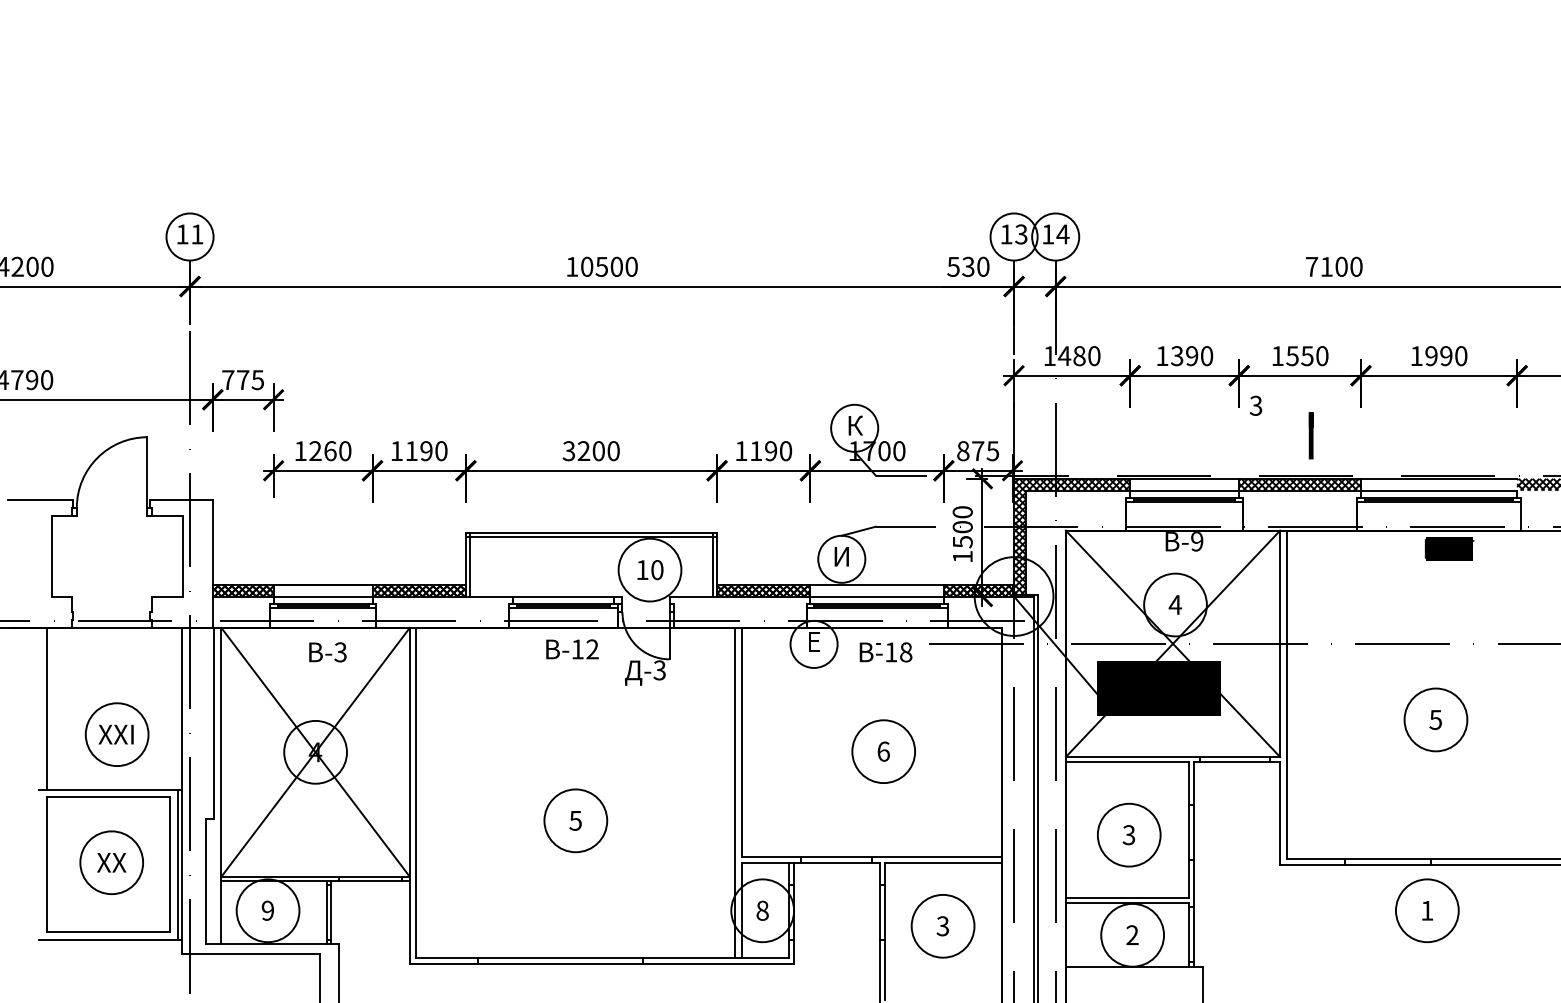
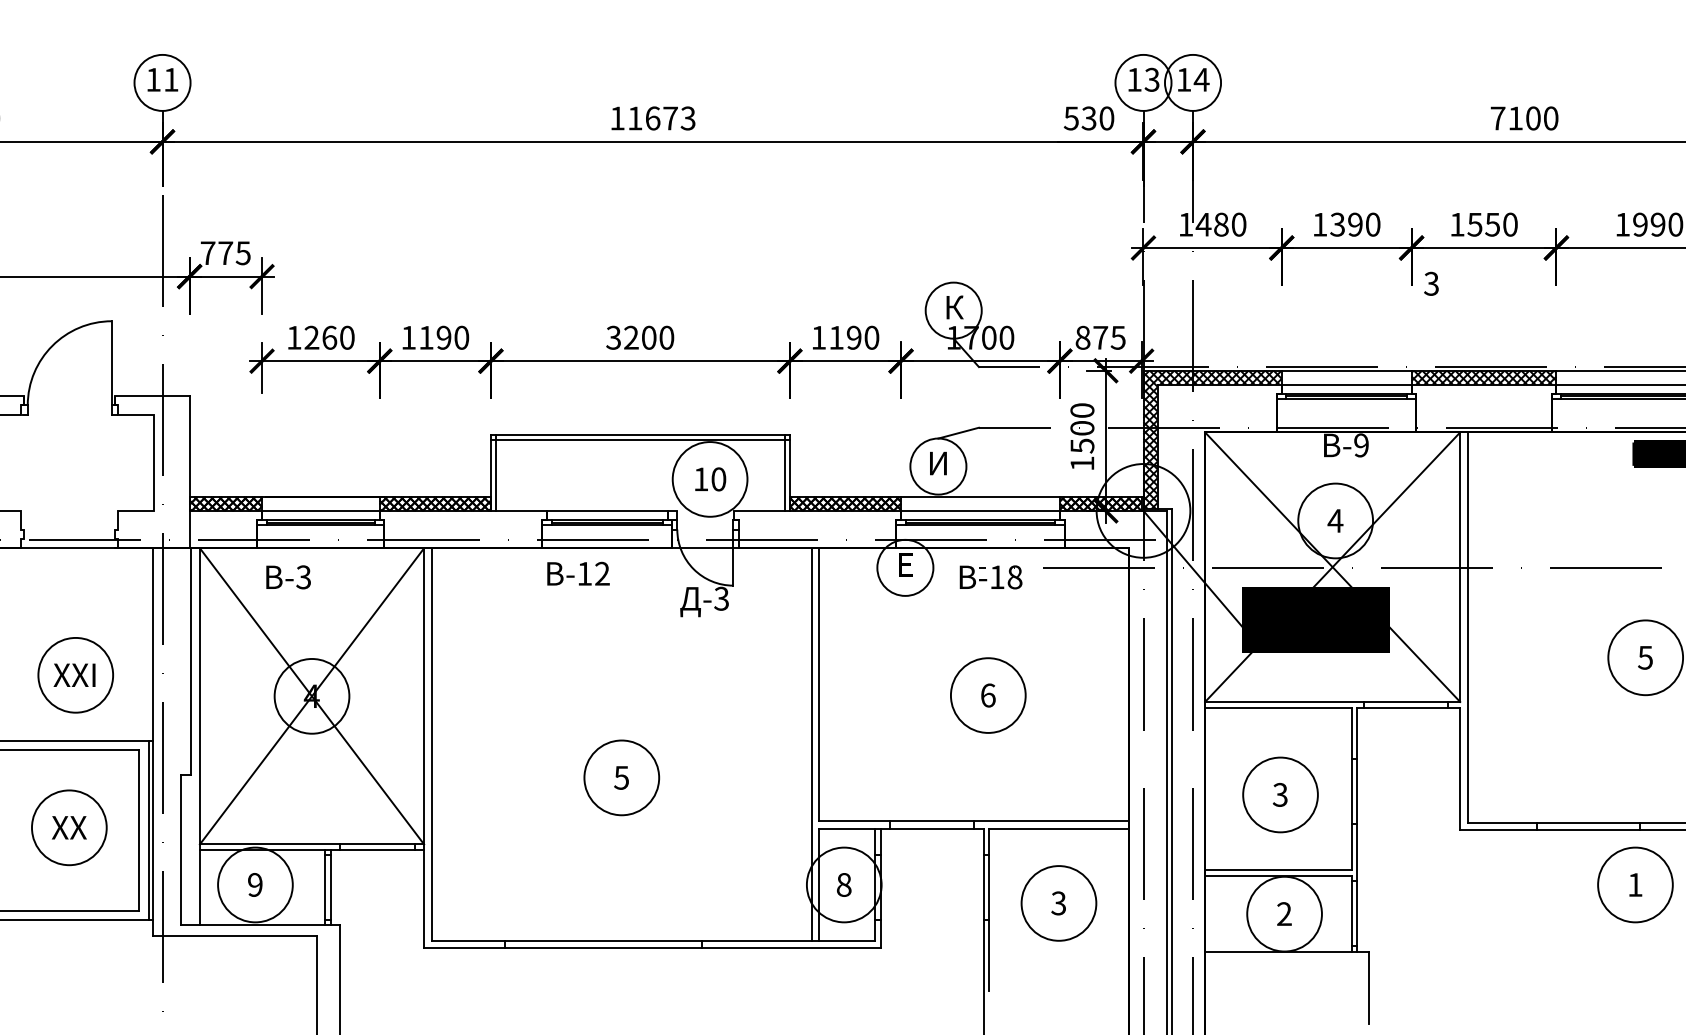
text: (609, 266) -> (661, 118), 10500 -> 11673
line: (1310, 435) -> (1496, 319), removed
text: (572, 649) -> (578, 573), moved
text: (327, 652) -> (288, 577), moved

